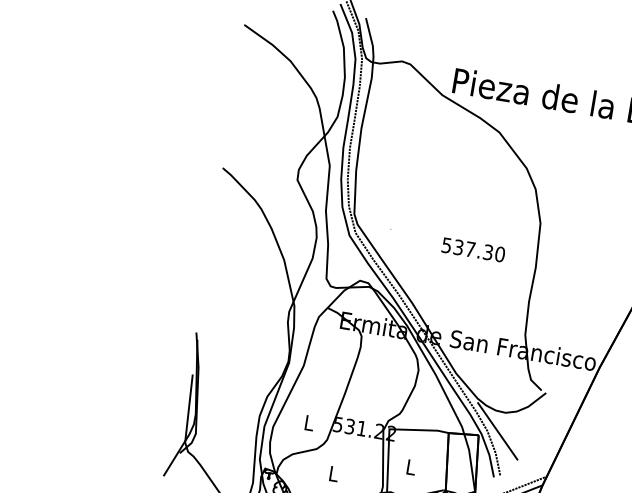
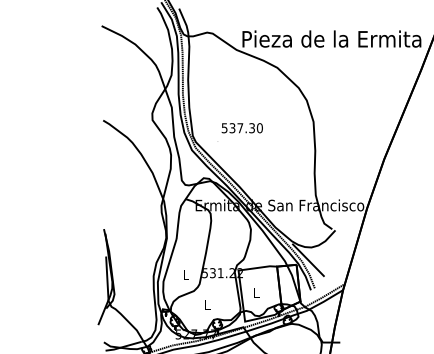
text: (472, 250) -> (241, 128), moved

